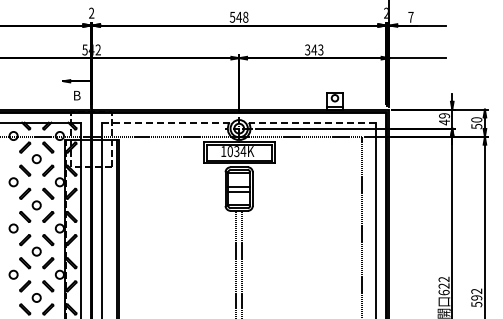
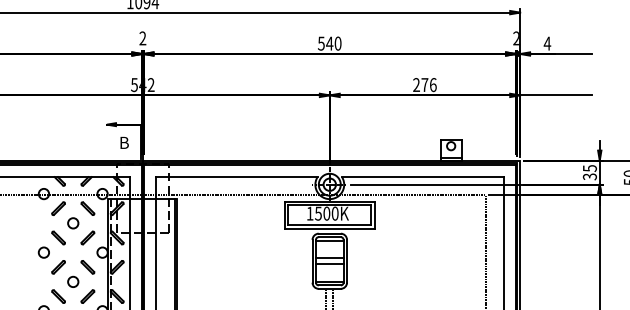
text: (410, 16) -> (546, 42), 7 -> 4
text: (245, 17) -> (337, 43), 548 -> 540
text: (314, 49) -> (425, 84), 343 -> 276
text: (444, 119) -> (589, 173), 49 -> 35
line: (165, 122) -> (236, 176), dashed -> solid
line: (312, 122) -> (422, 176), dashed -> solid
text: (236, 151) -> (326, 213), 1034K -> 1500K

